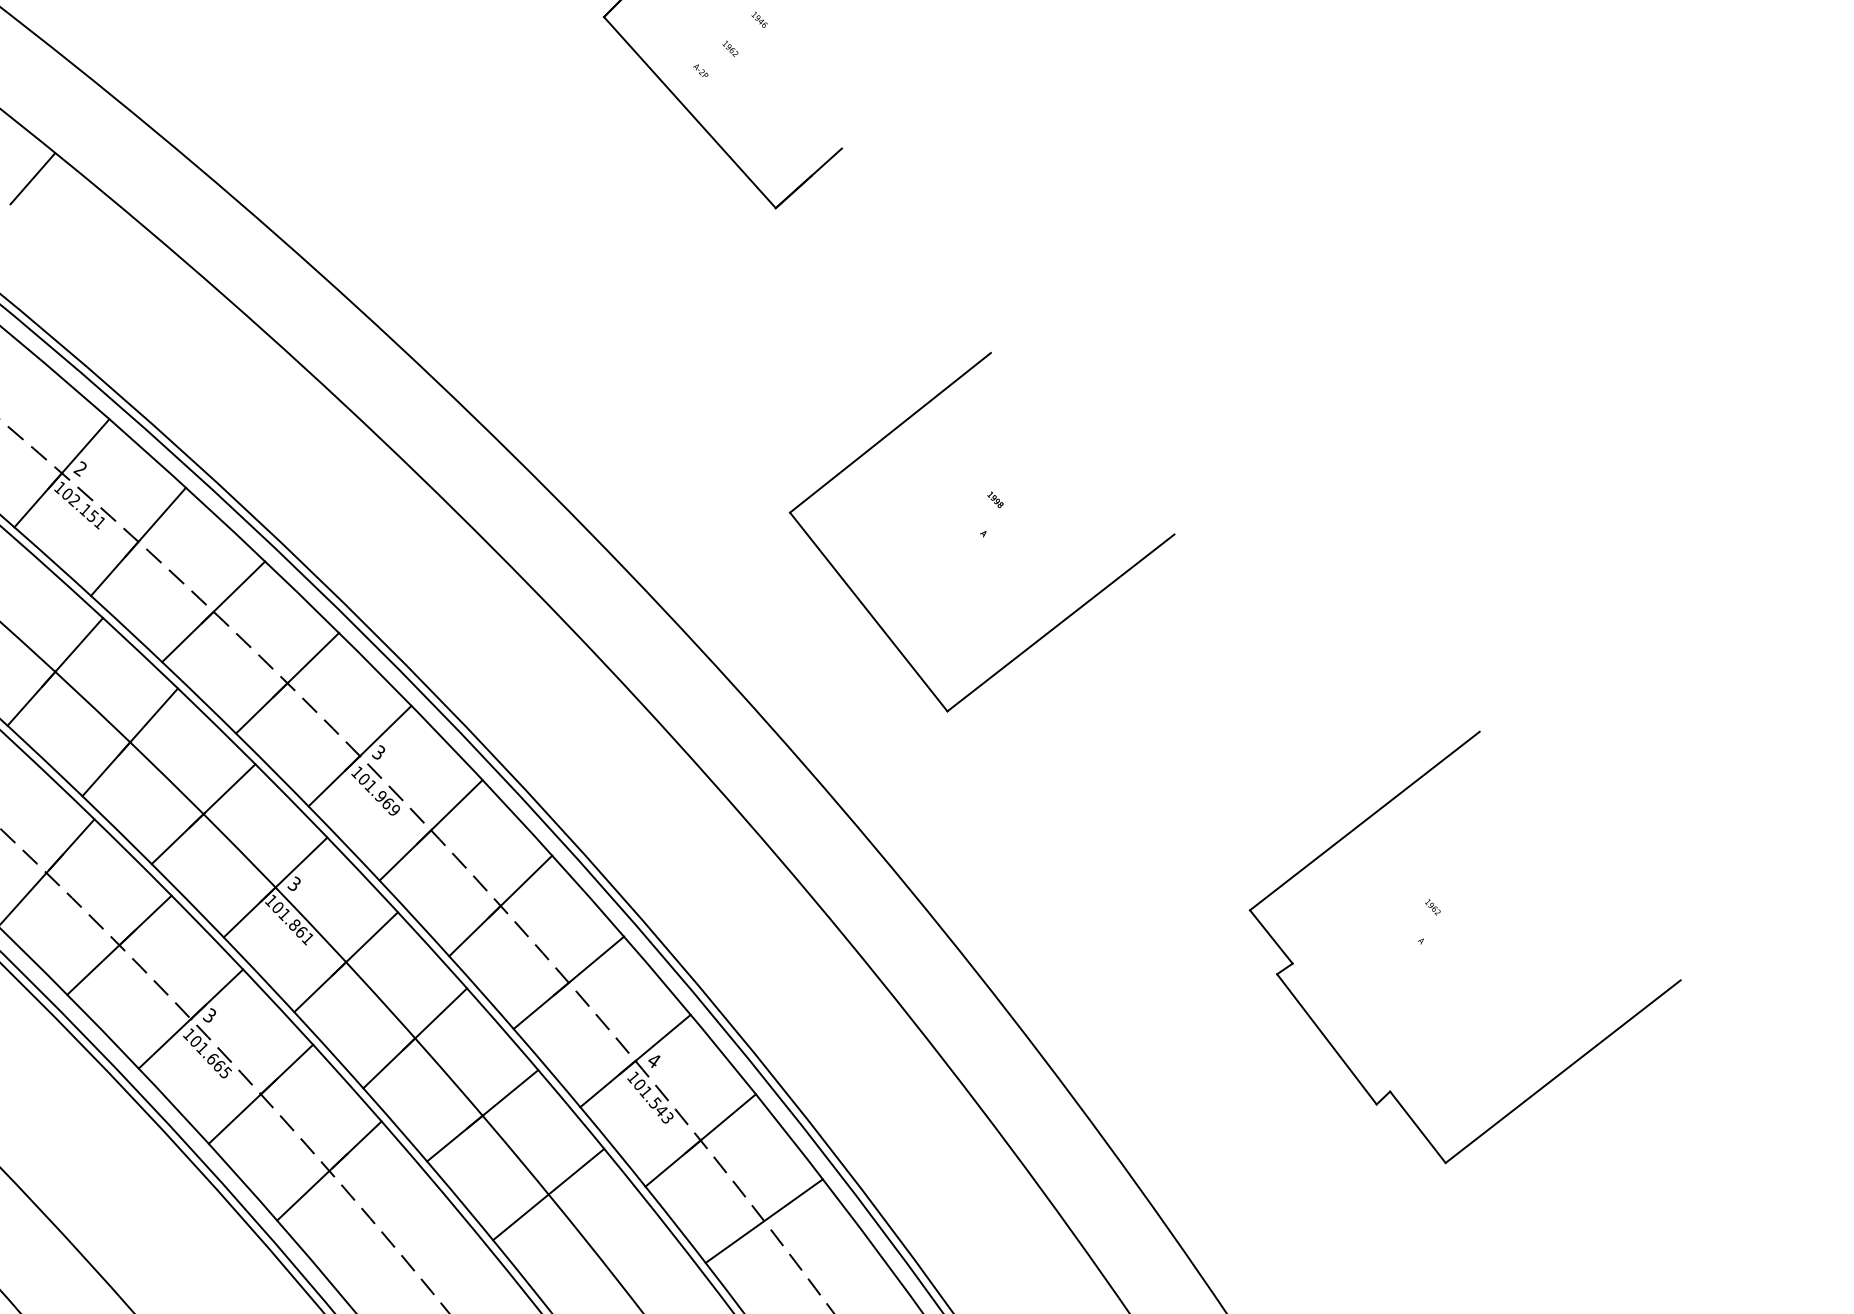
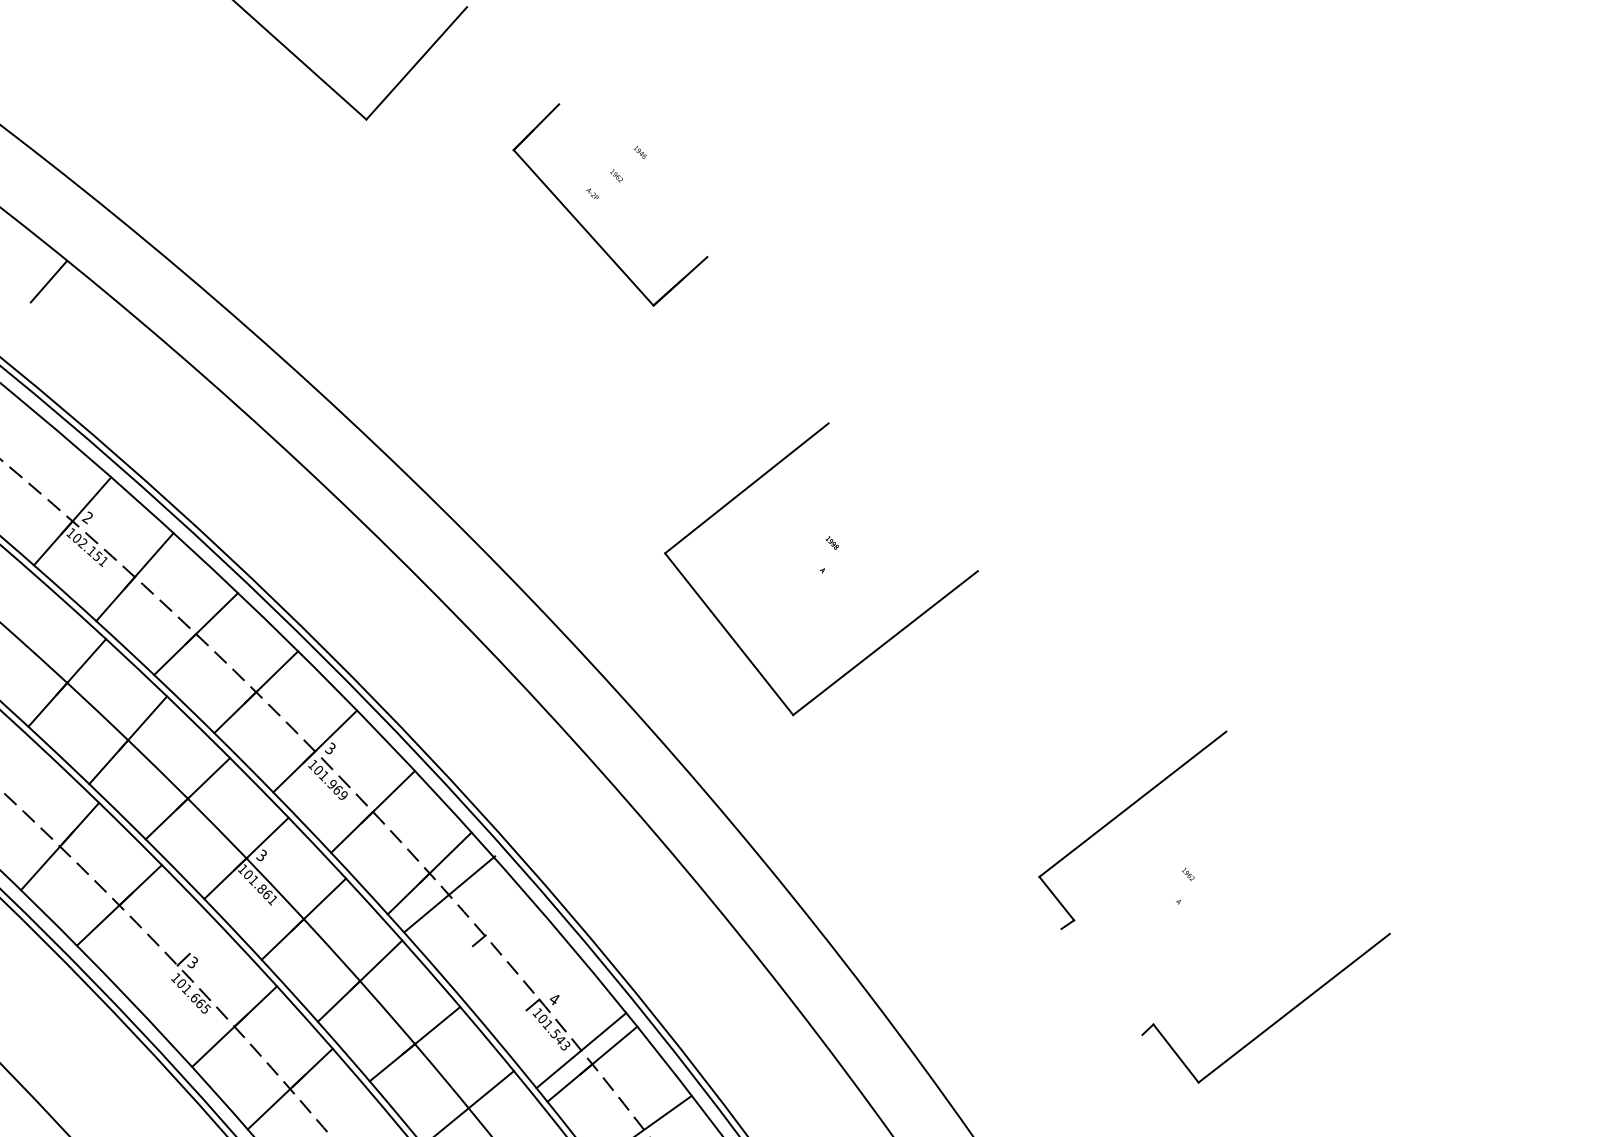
line: (569, 982) -> (450, 893), moved
line: (190, 1019) -> (177, 965), removed
line: (1326, 1038) -> (1101, 981), removed
line: (635, 1060) -> (581, 1050), moved

